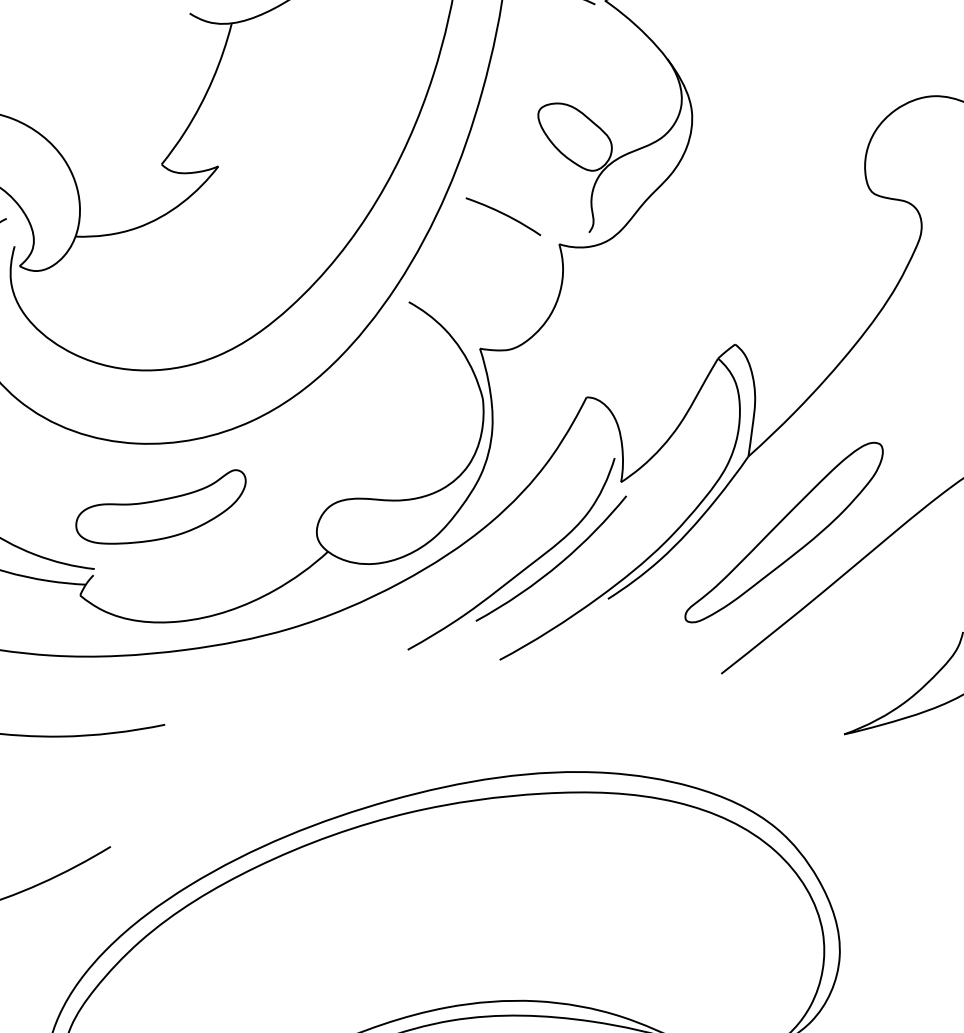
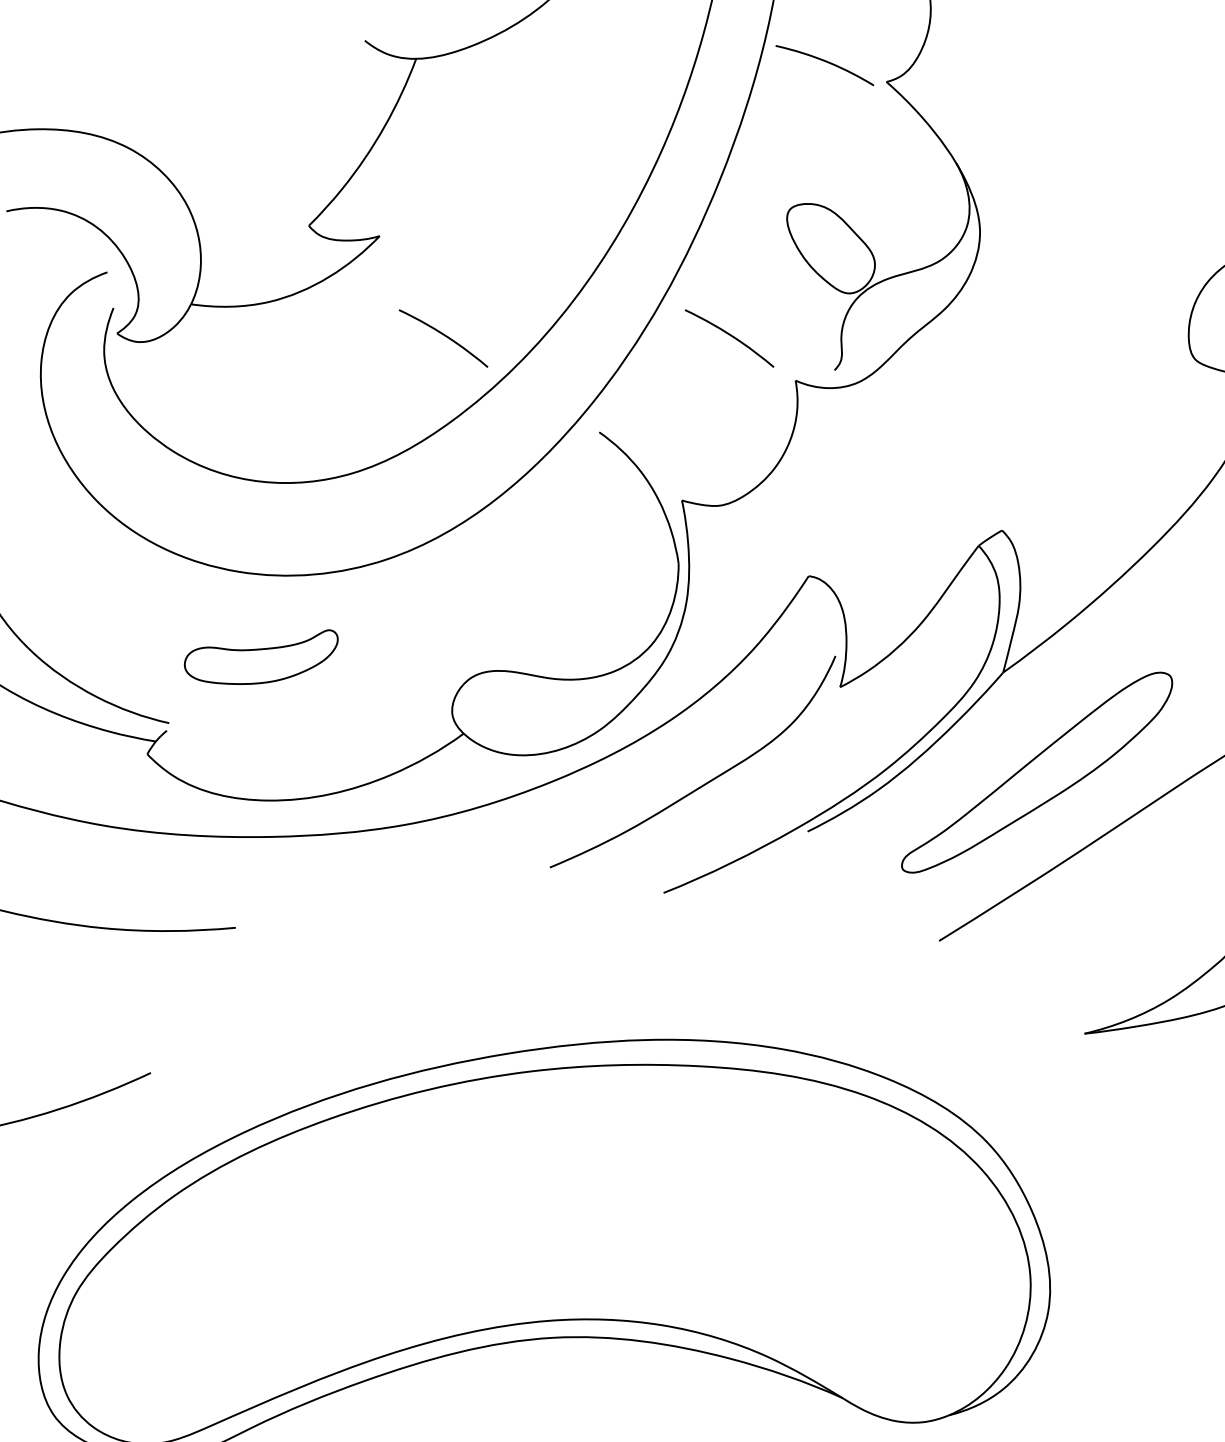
curve: (278, 239) -> (444, 336), added
part: (161, 508) -> (261, 656), size x0.7
curve: (556, 565) -> (747, 782), removed

